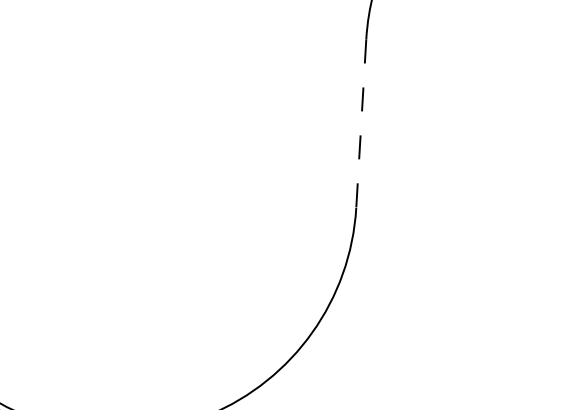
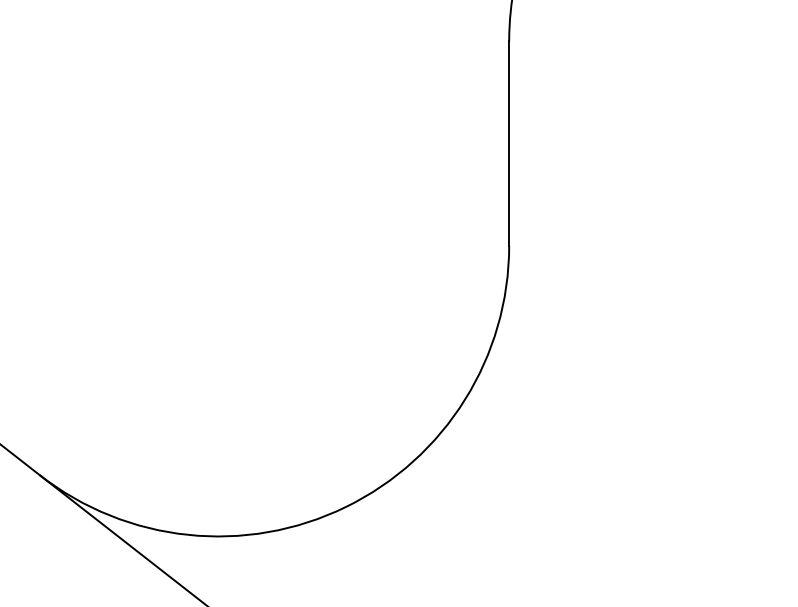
line: (361, 124) -> (509, 144), dashed -> solid

